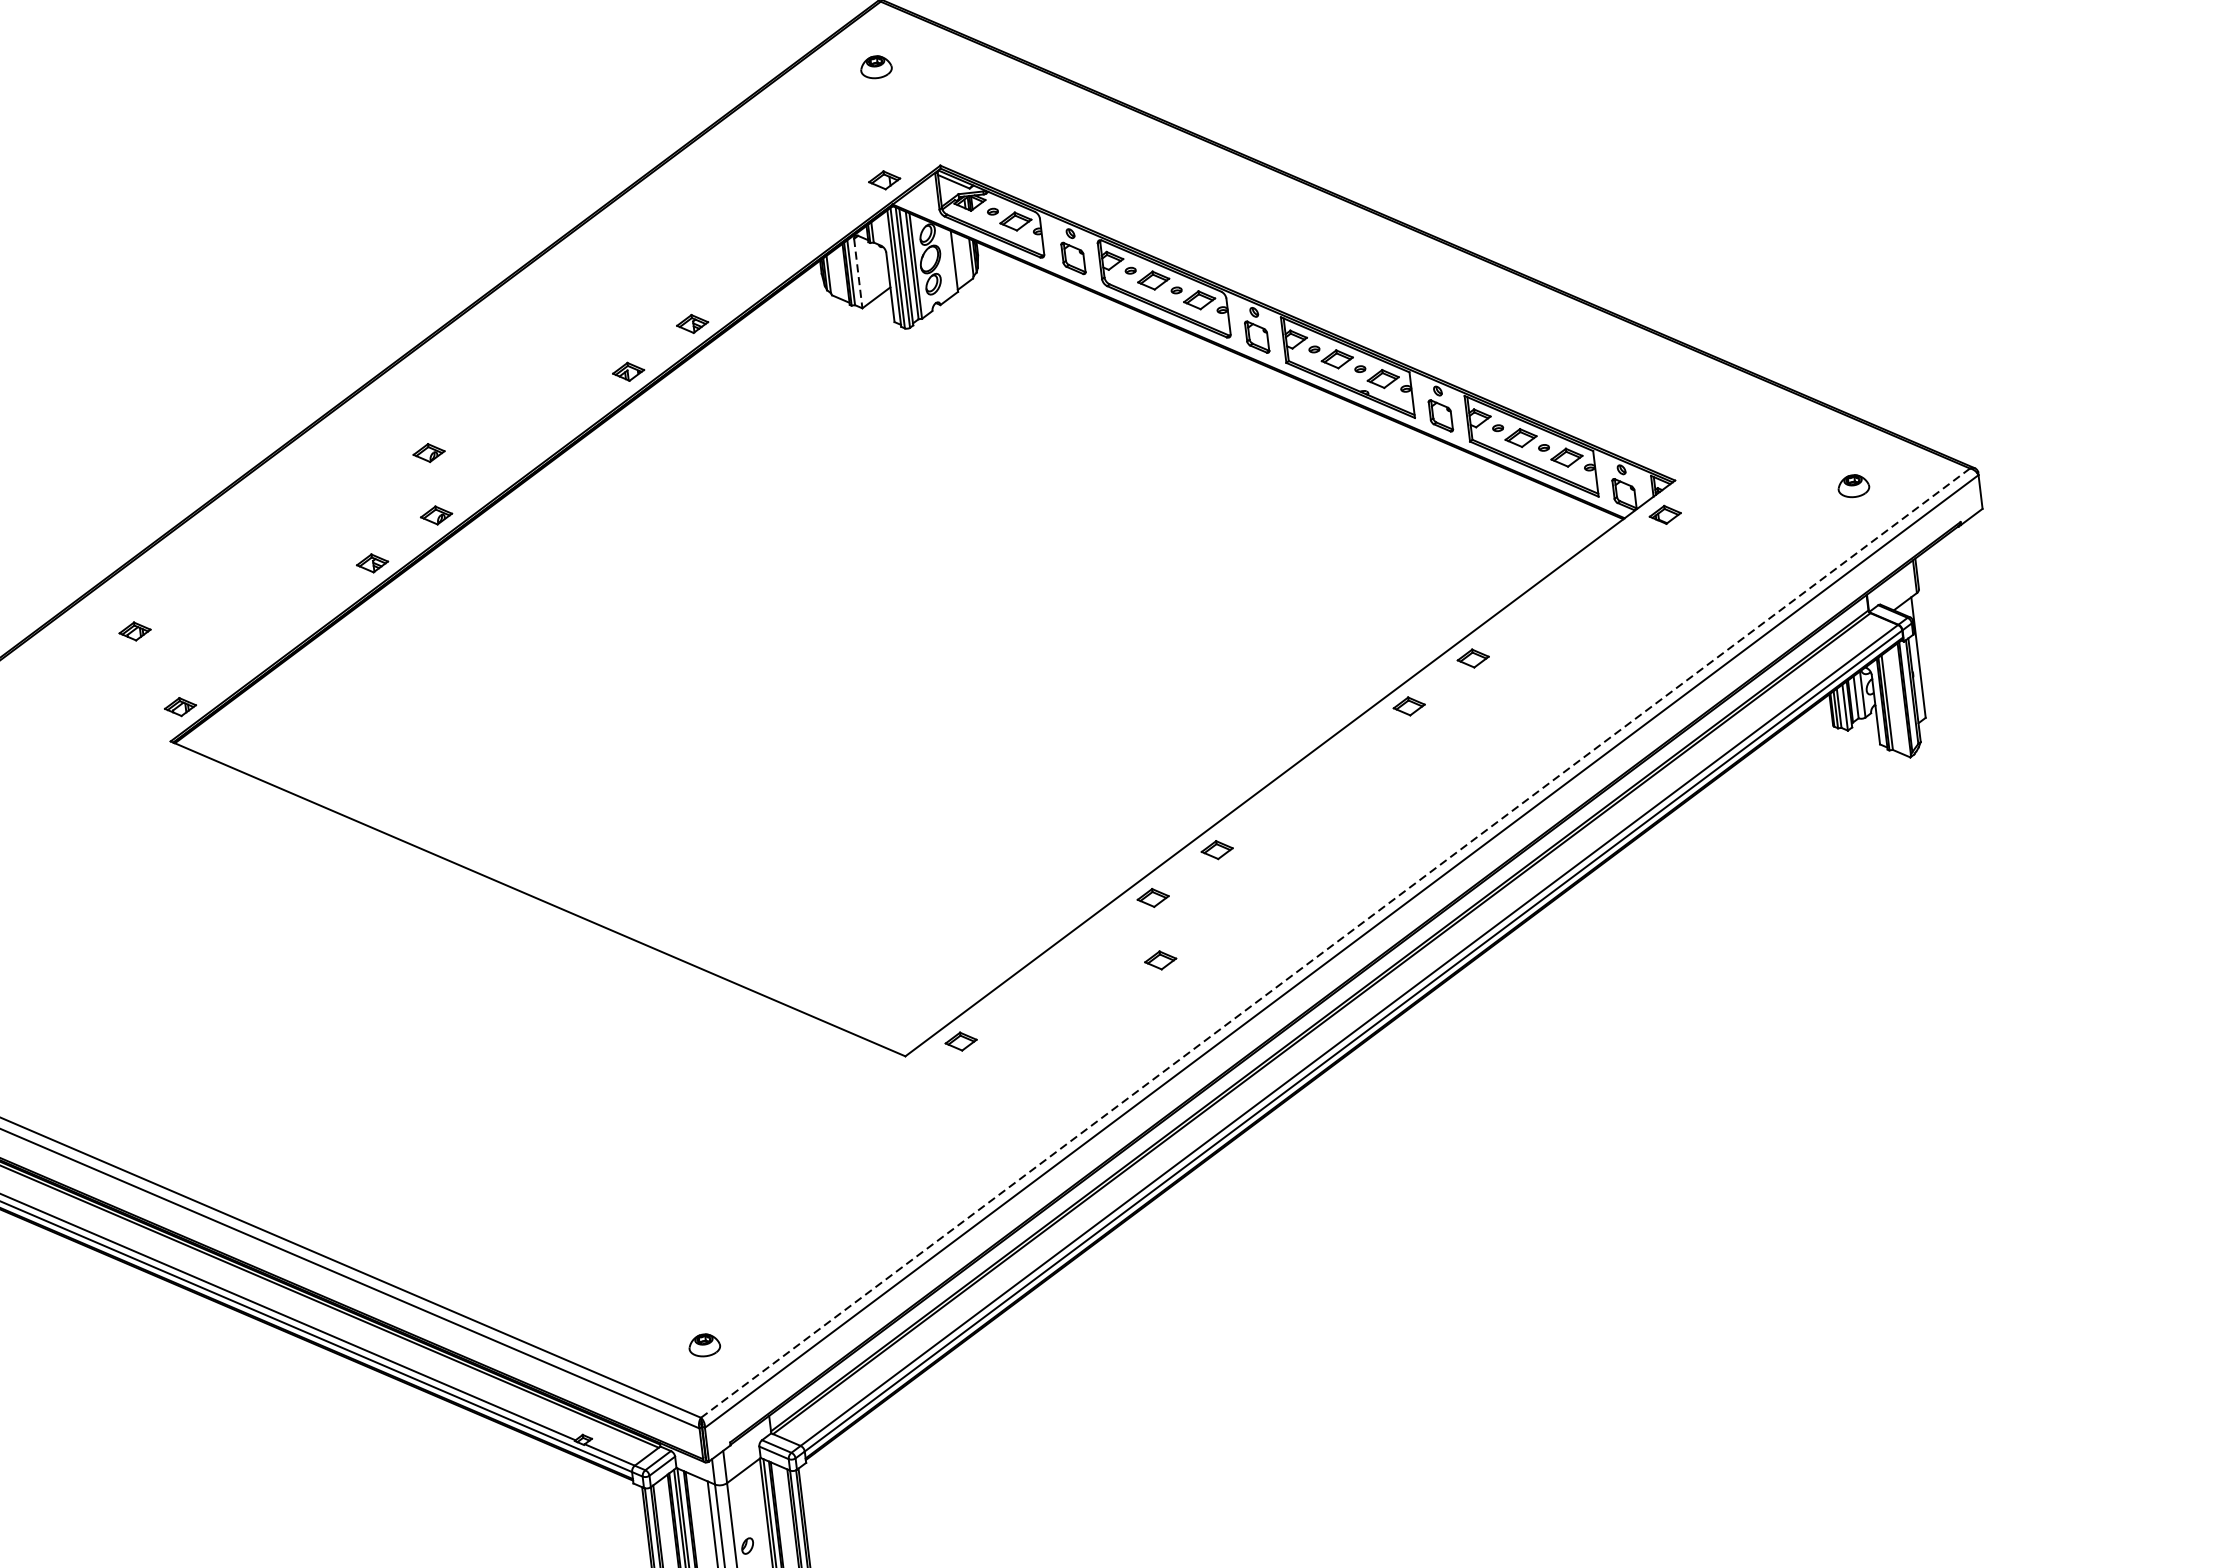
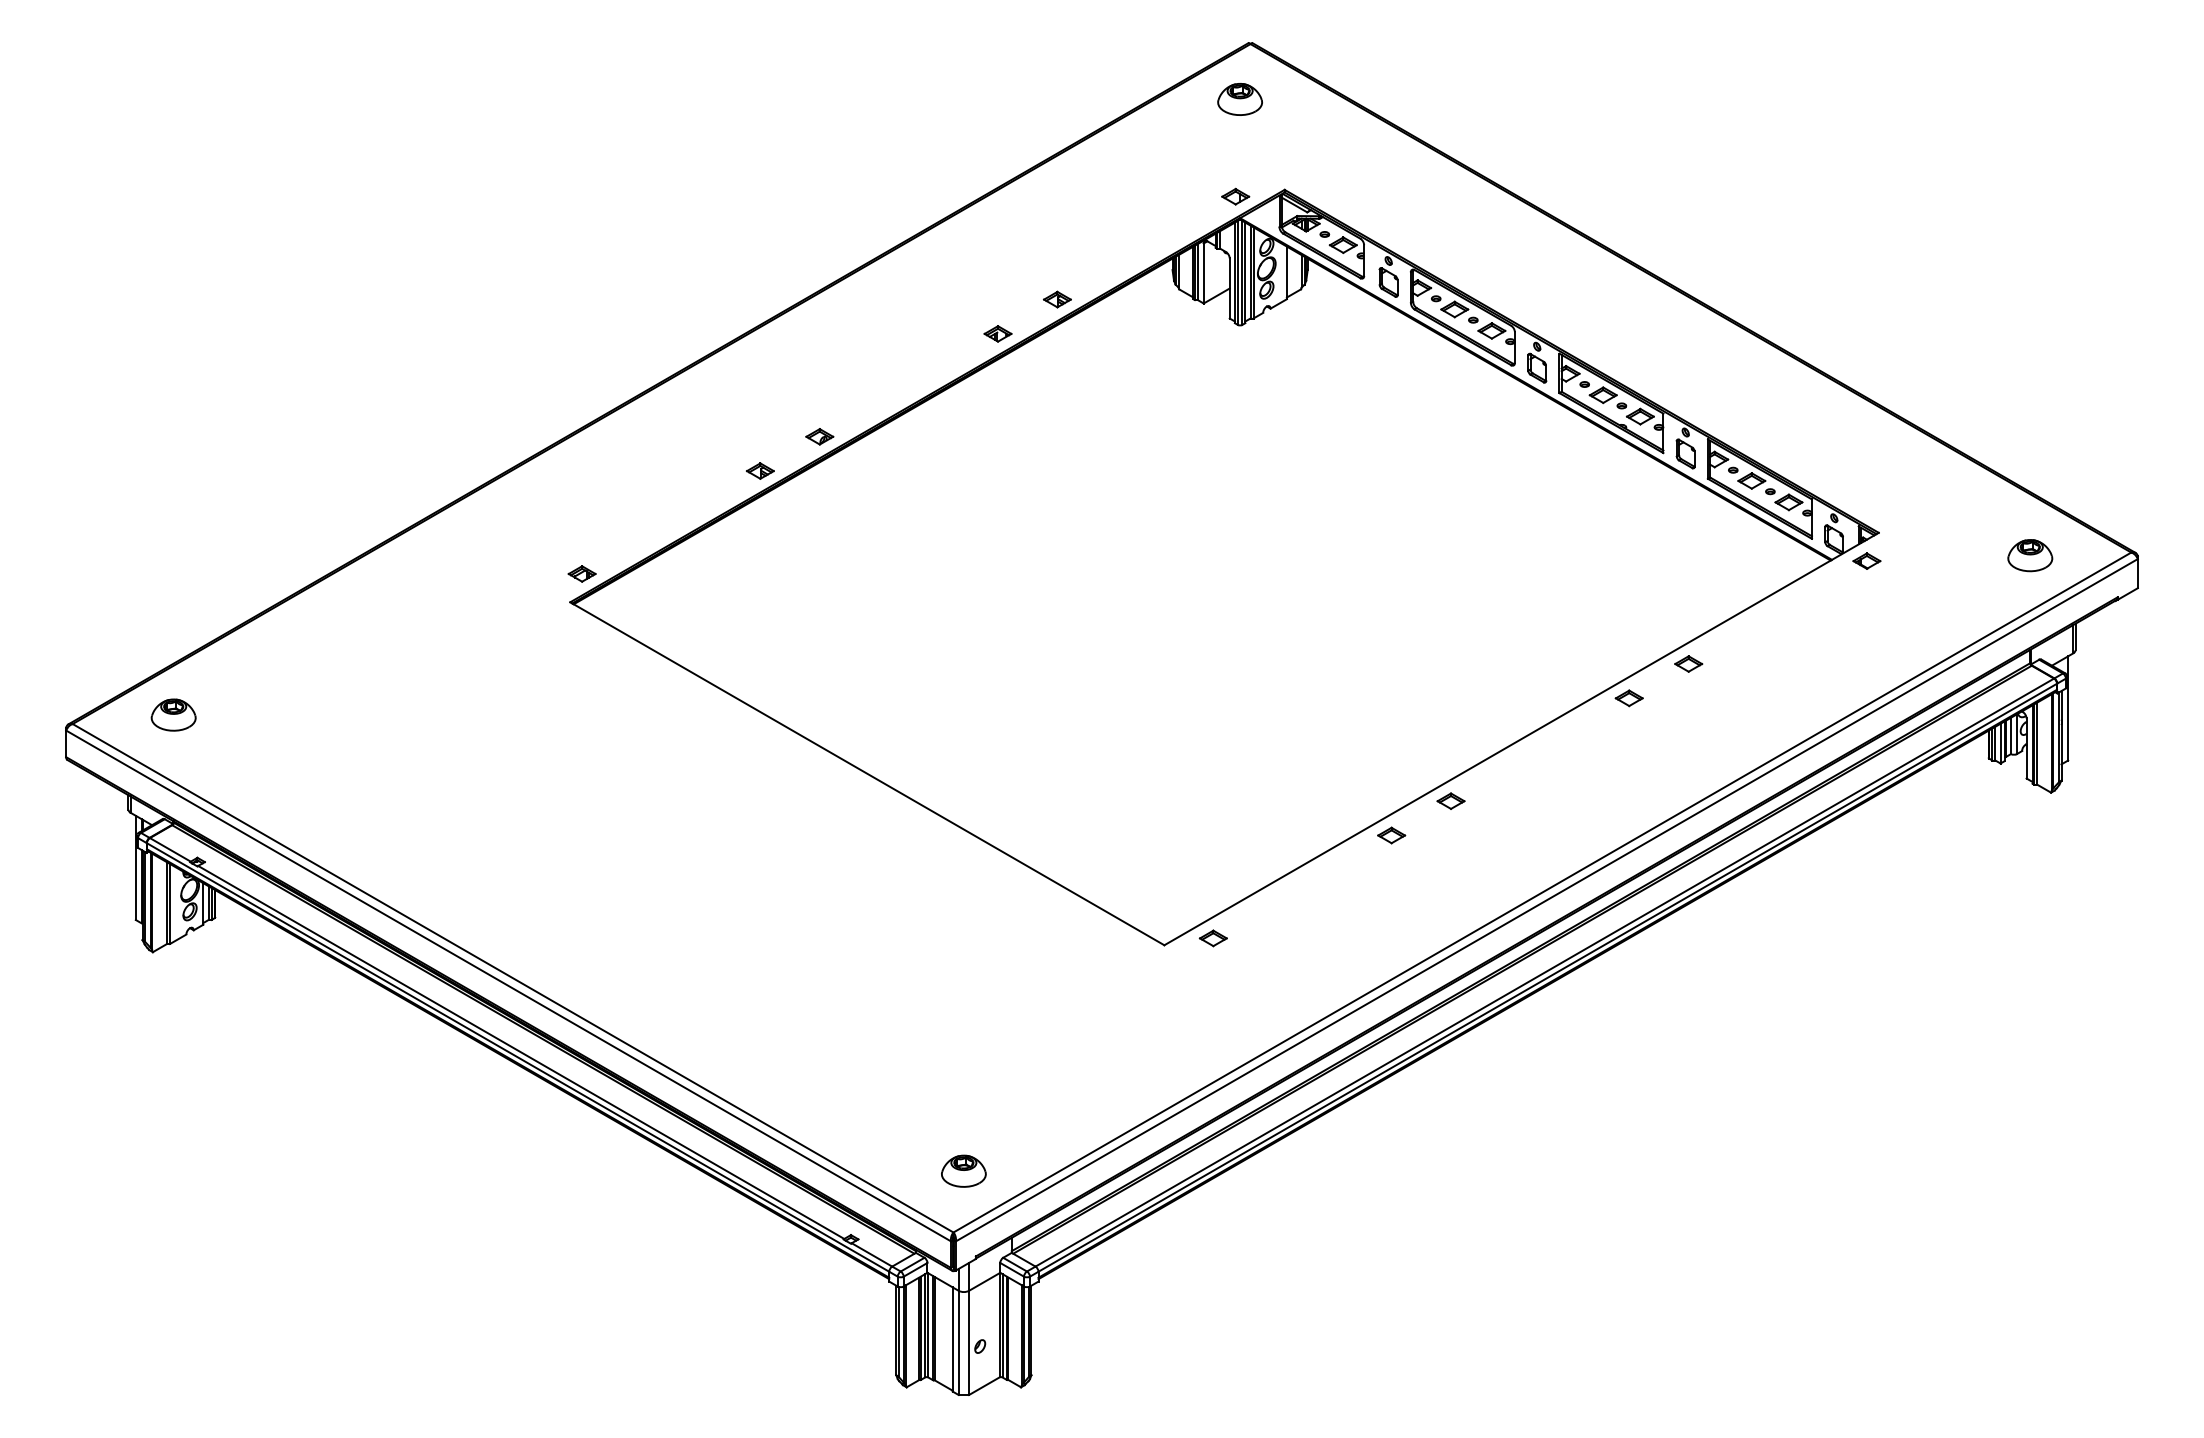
part: (875, 67) -> (1239, 99), size x1.67
line: (857, 273) -> (1203, 273), dashed -> solid
part: (428, 452) -> (819, 382), removed
part: (1853, 485) -> (2030, 555), size x1.67
part: (134, 631) -> (550, 504), removed
line: (1335, 943) -> (1542, 892), dashed -> solid
part: (1160, 960) -> (1391, 889), removed
part: (704, 1344) -> (963, 1170), size x1.67

